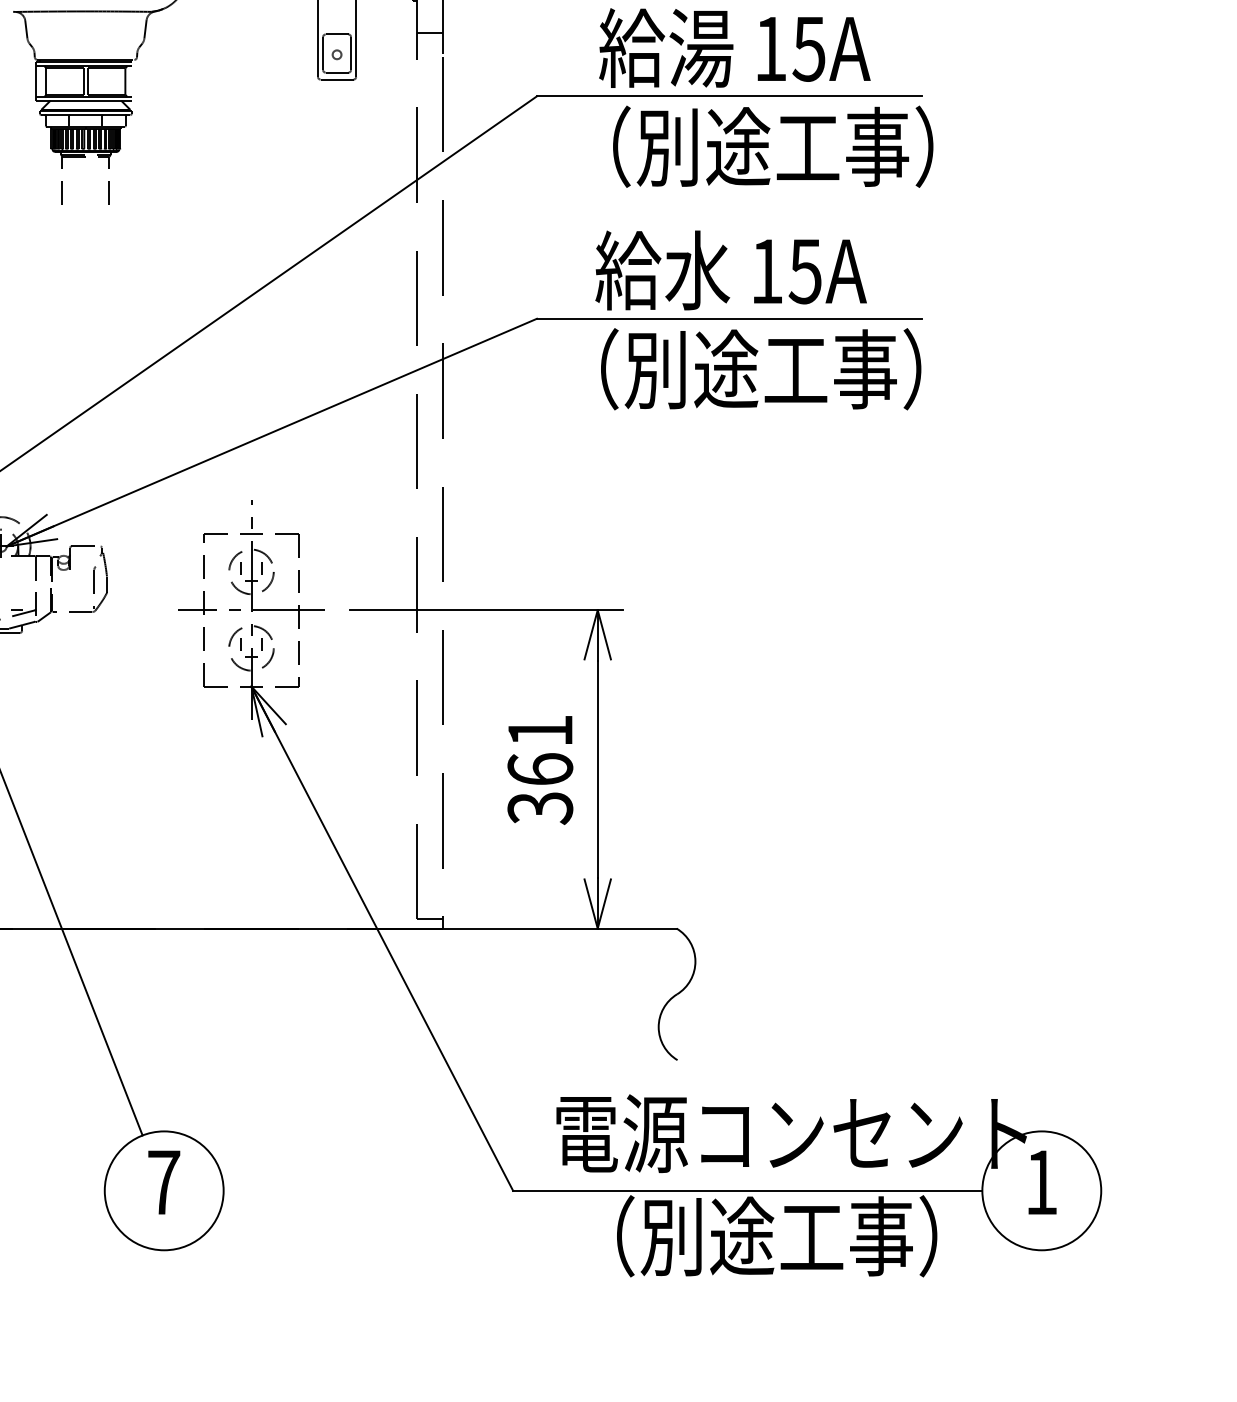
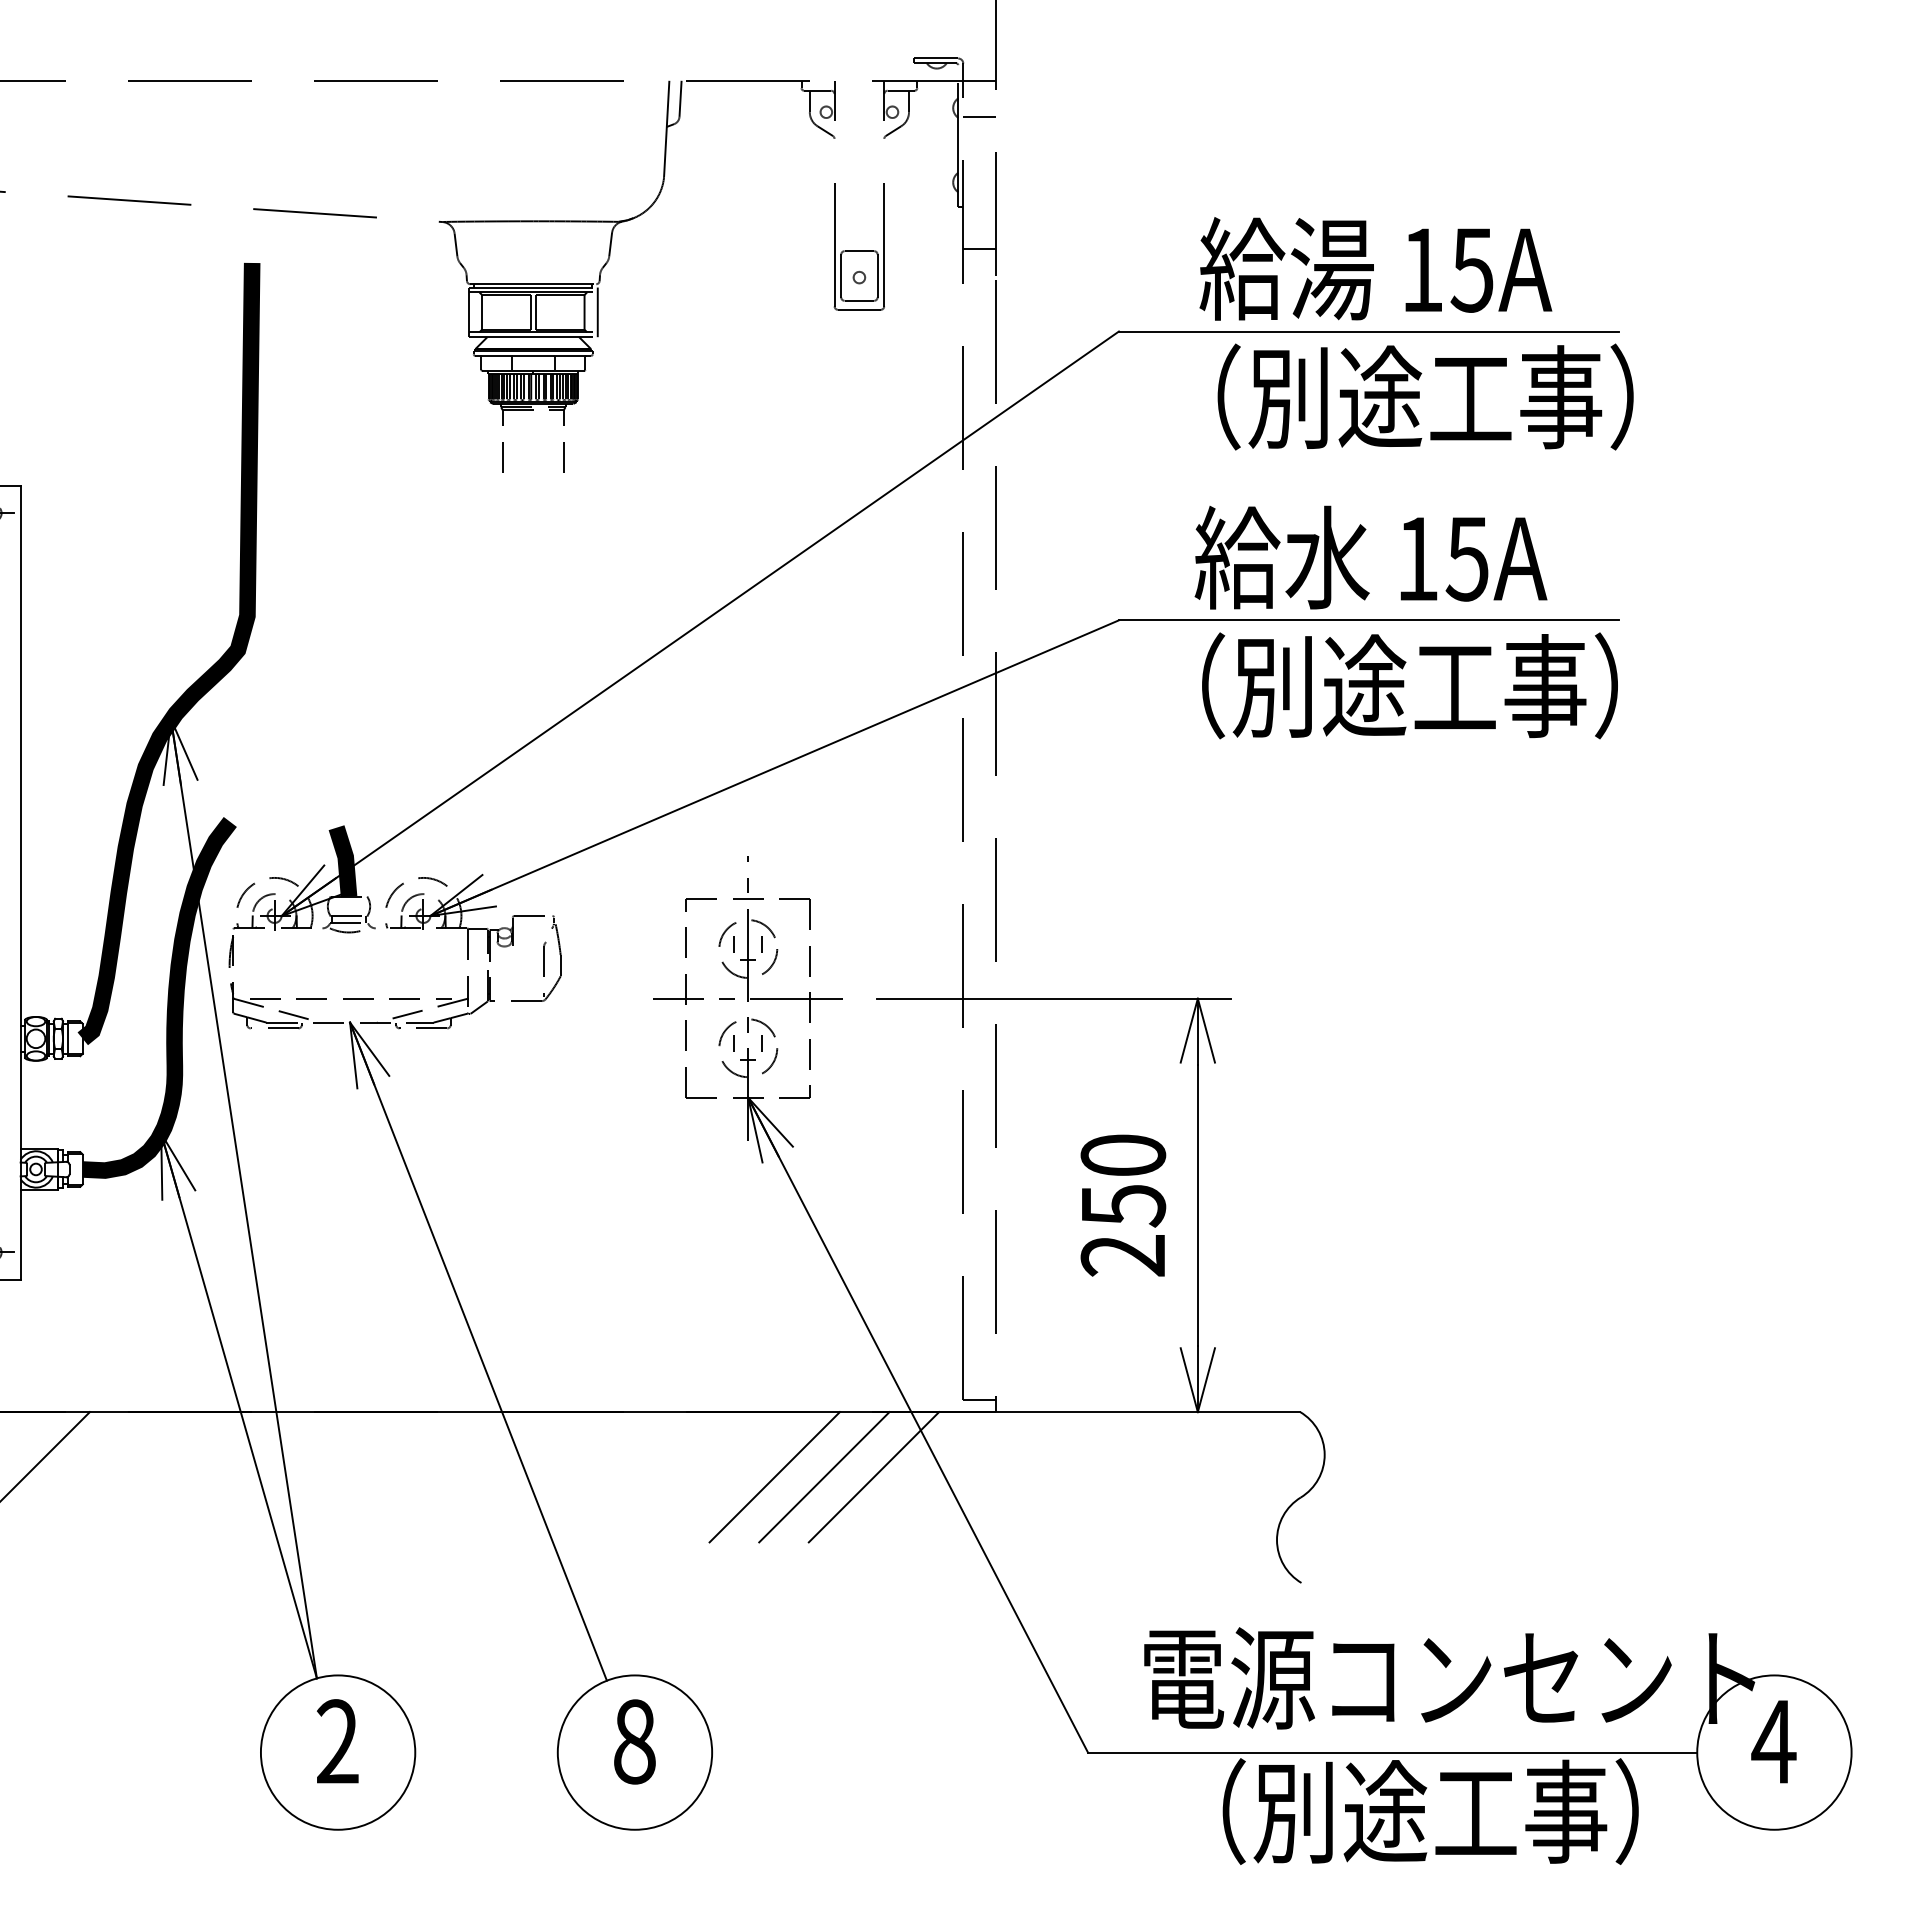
line: (135, 81) -> (597, 312), added
text: (540, 769) -> (1123, 1205), 361 -> 250
line: (271, 978) -> (774, 1477), added
line: (310, 978) -> (824, 1477), added
line: (347, 978) -> (873, 1477), added
text: (163, 1182) -> (634, 1741), 7 -> 8
text: (1041, 1182) -> (1773, 1741), 1 -> 4

